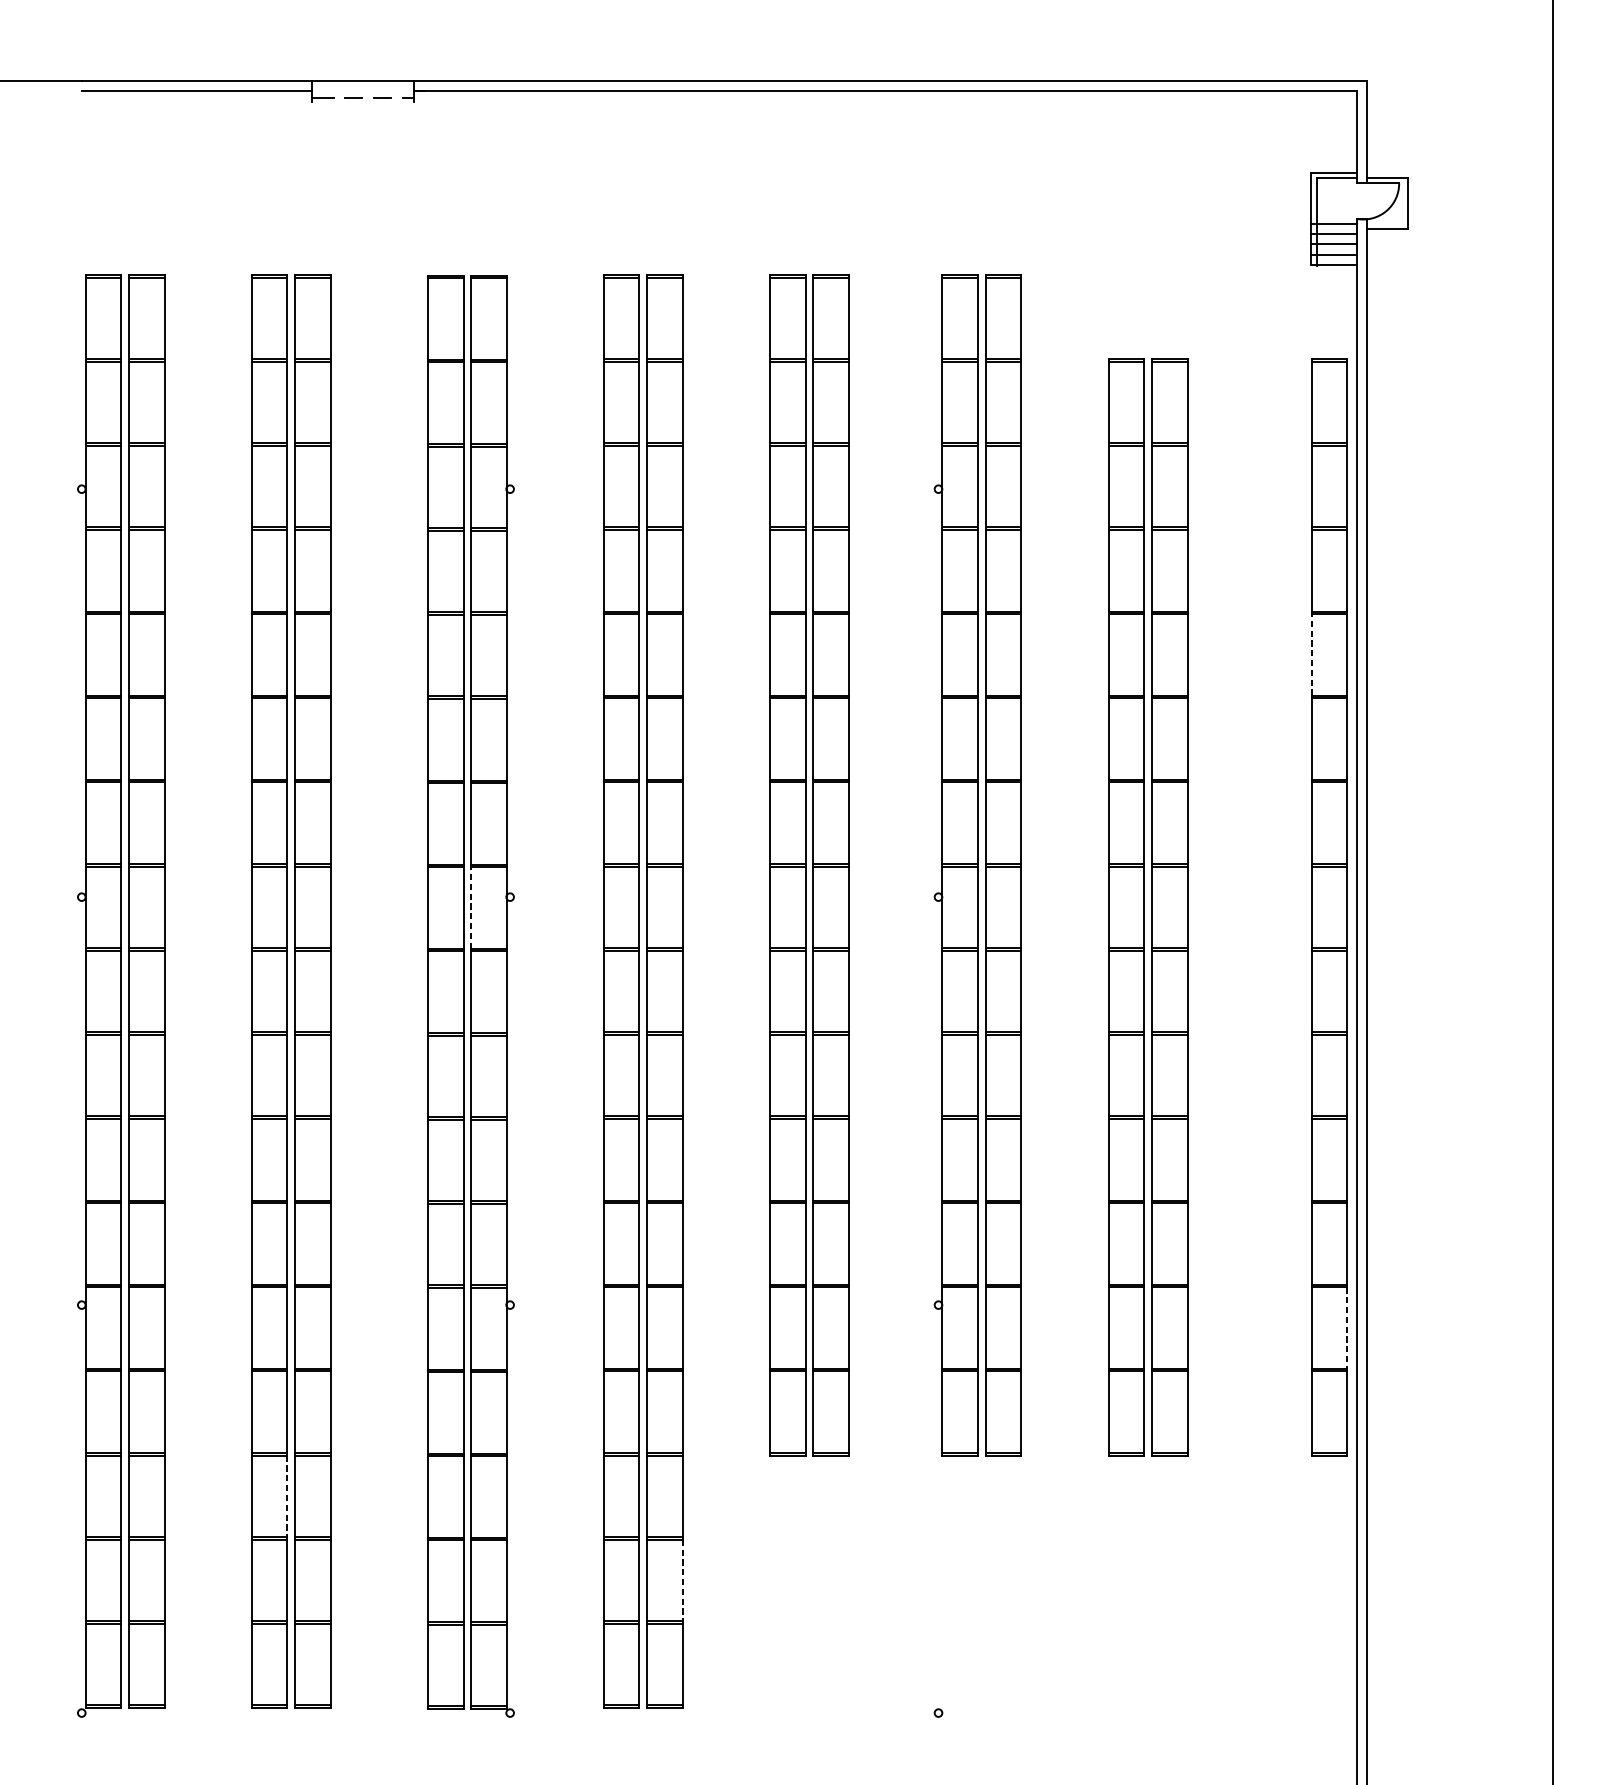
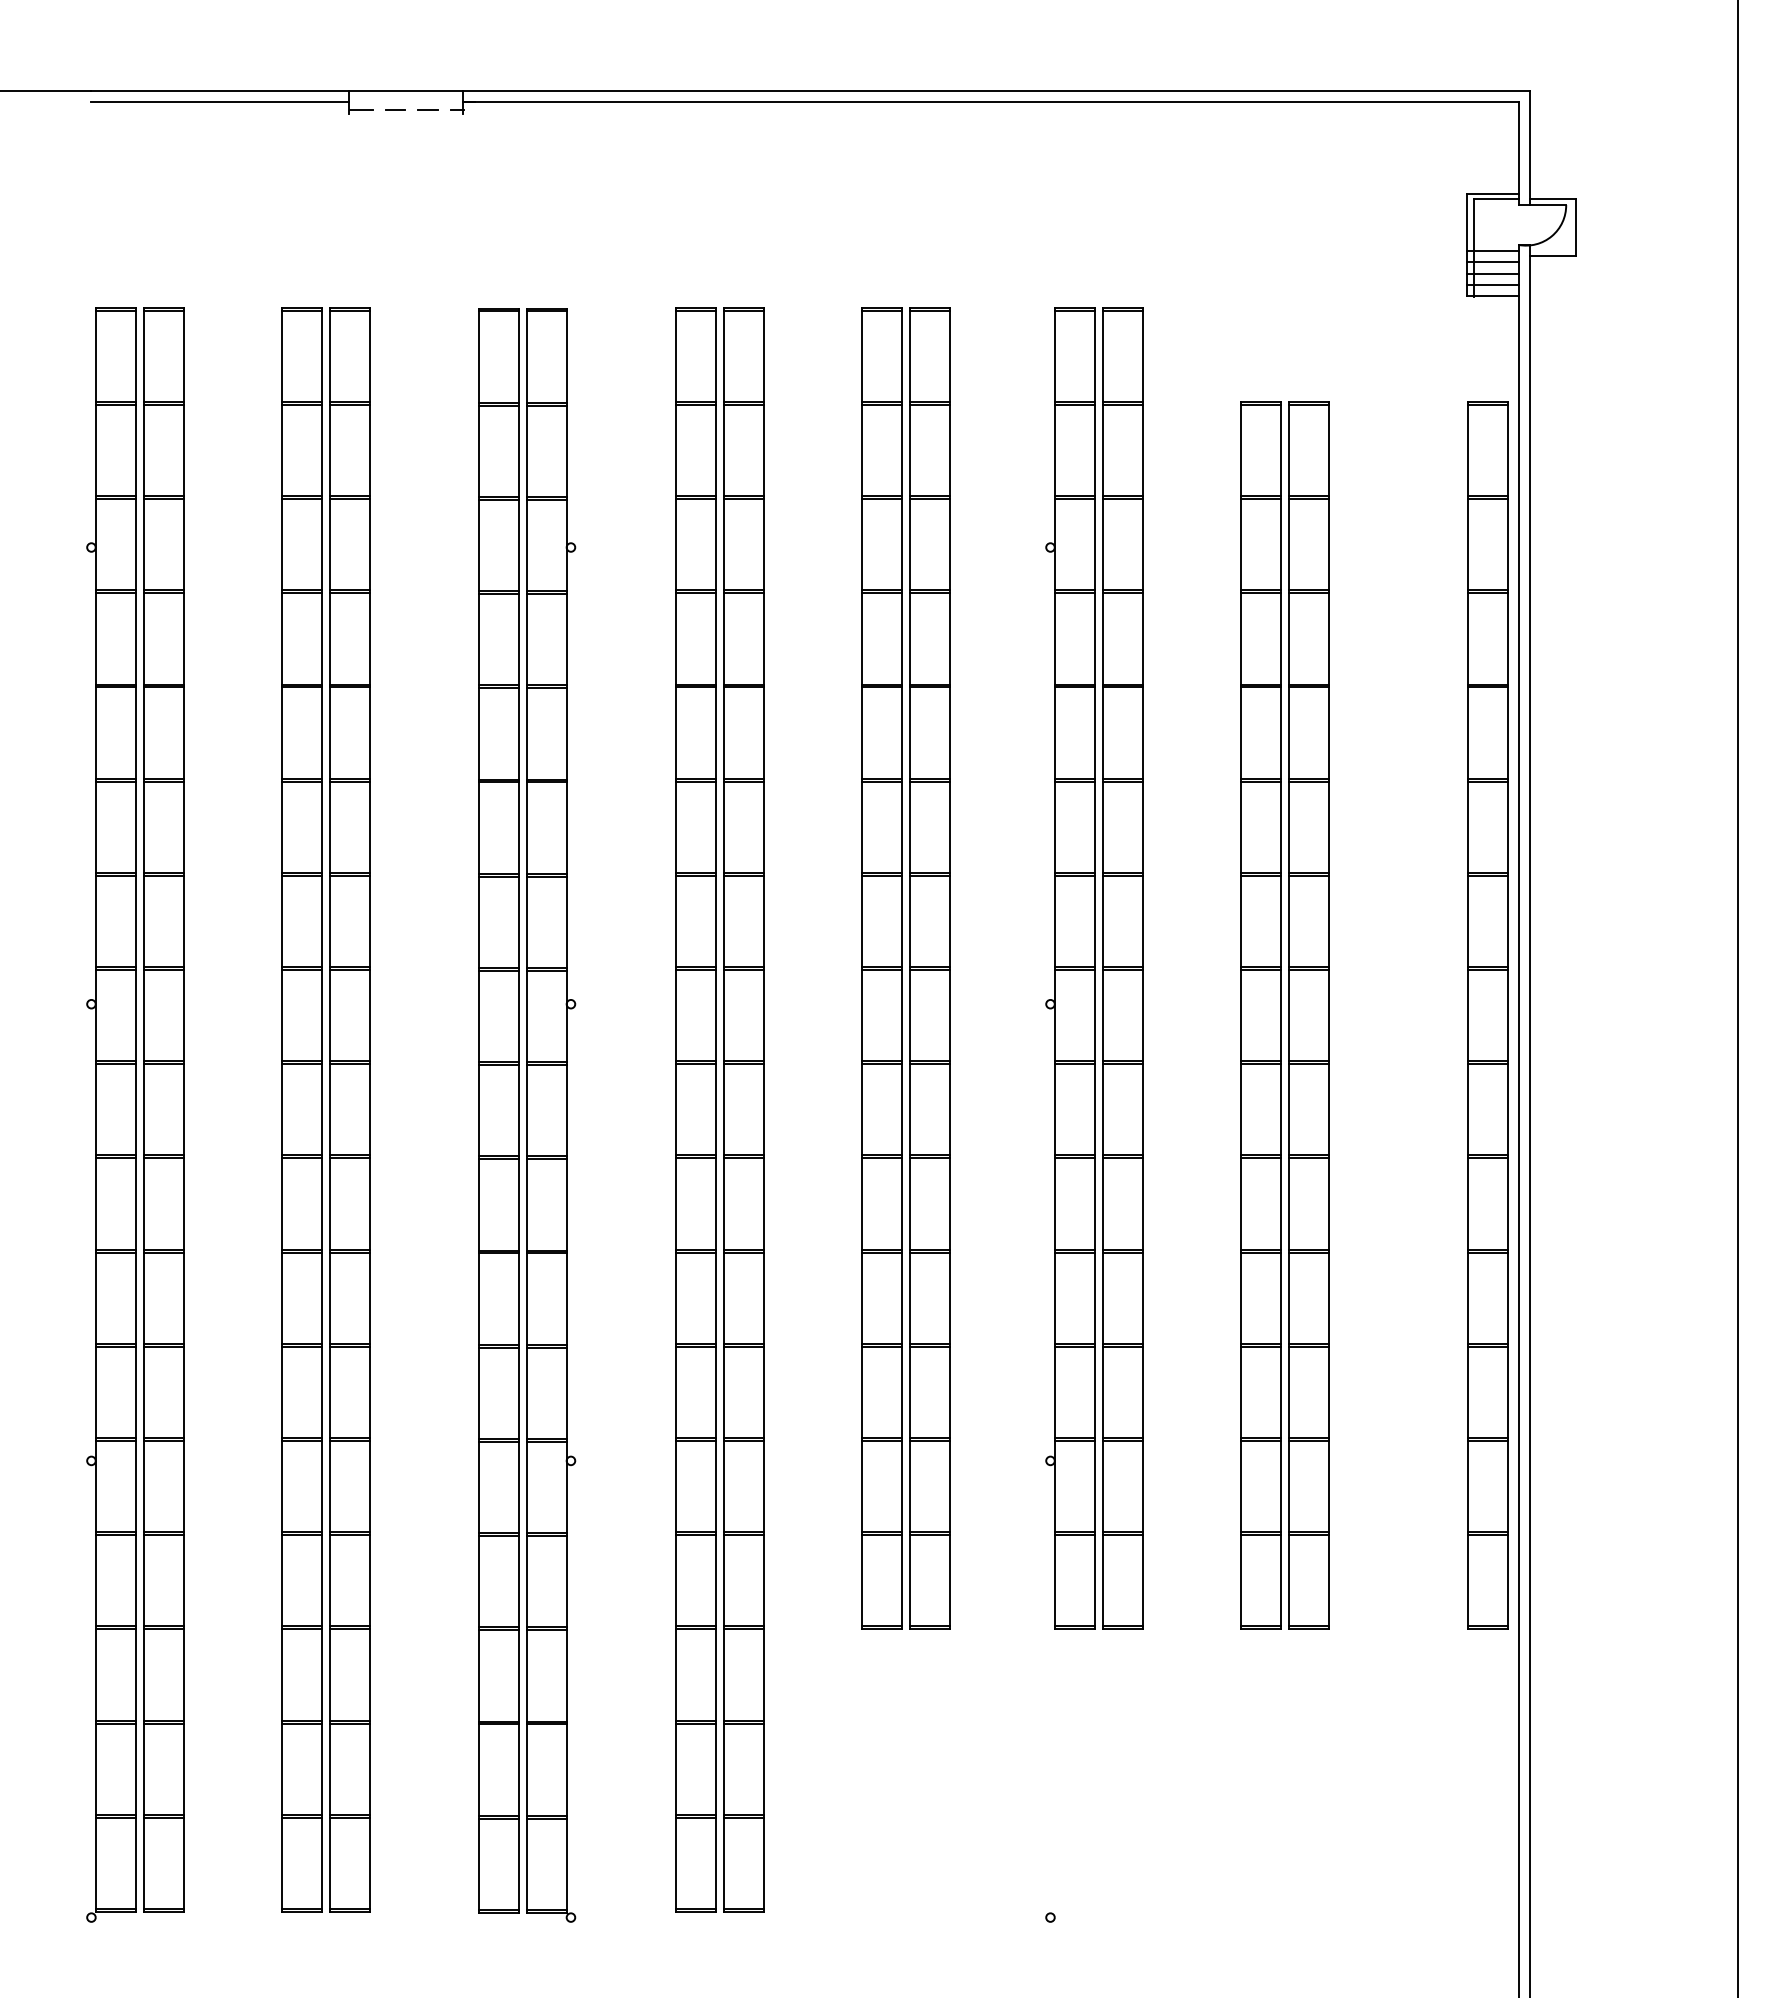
line: (1311, 655) -> (1468, 733), dashed -> solid
line: (471, 908) -> (527, 1016), dashed -> solid
line: (1347, 1327) -> (1508, 1486), dashed -> solid
line: (287, 1495) -> (321, 1674), dashed -> solid
line: (683, 1580) -> (764, 1769), dashed -> solid

